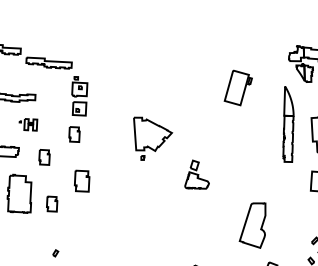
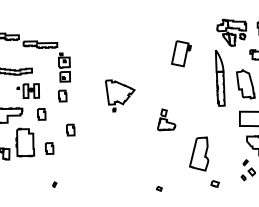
part: (27, 123) -> (27, 90), size x1.67
part: (197, 174) -> (166, 119), moved
part: (82, 180) -> (70, 129), size x0.71

